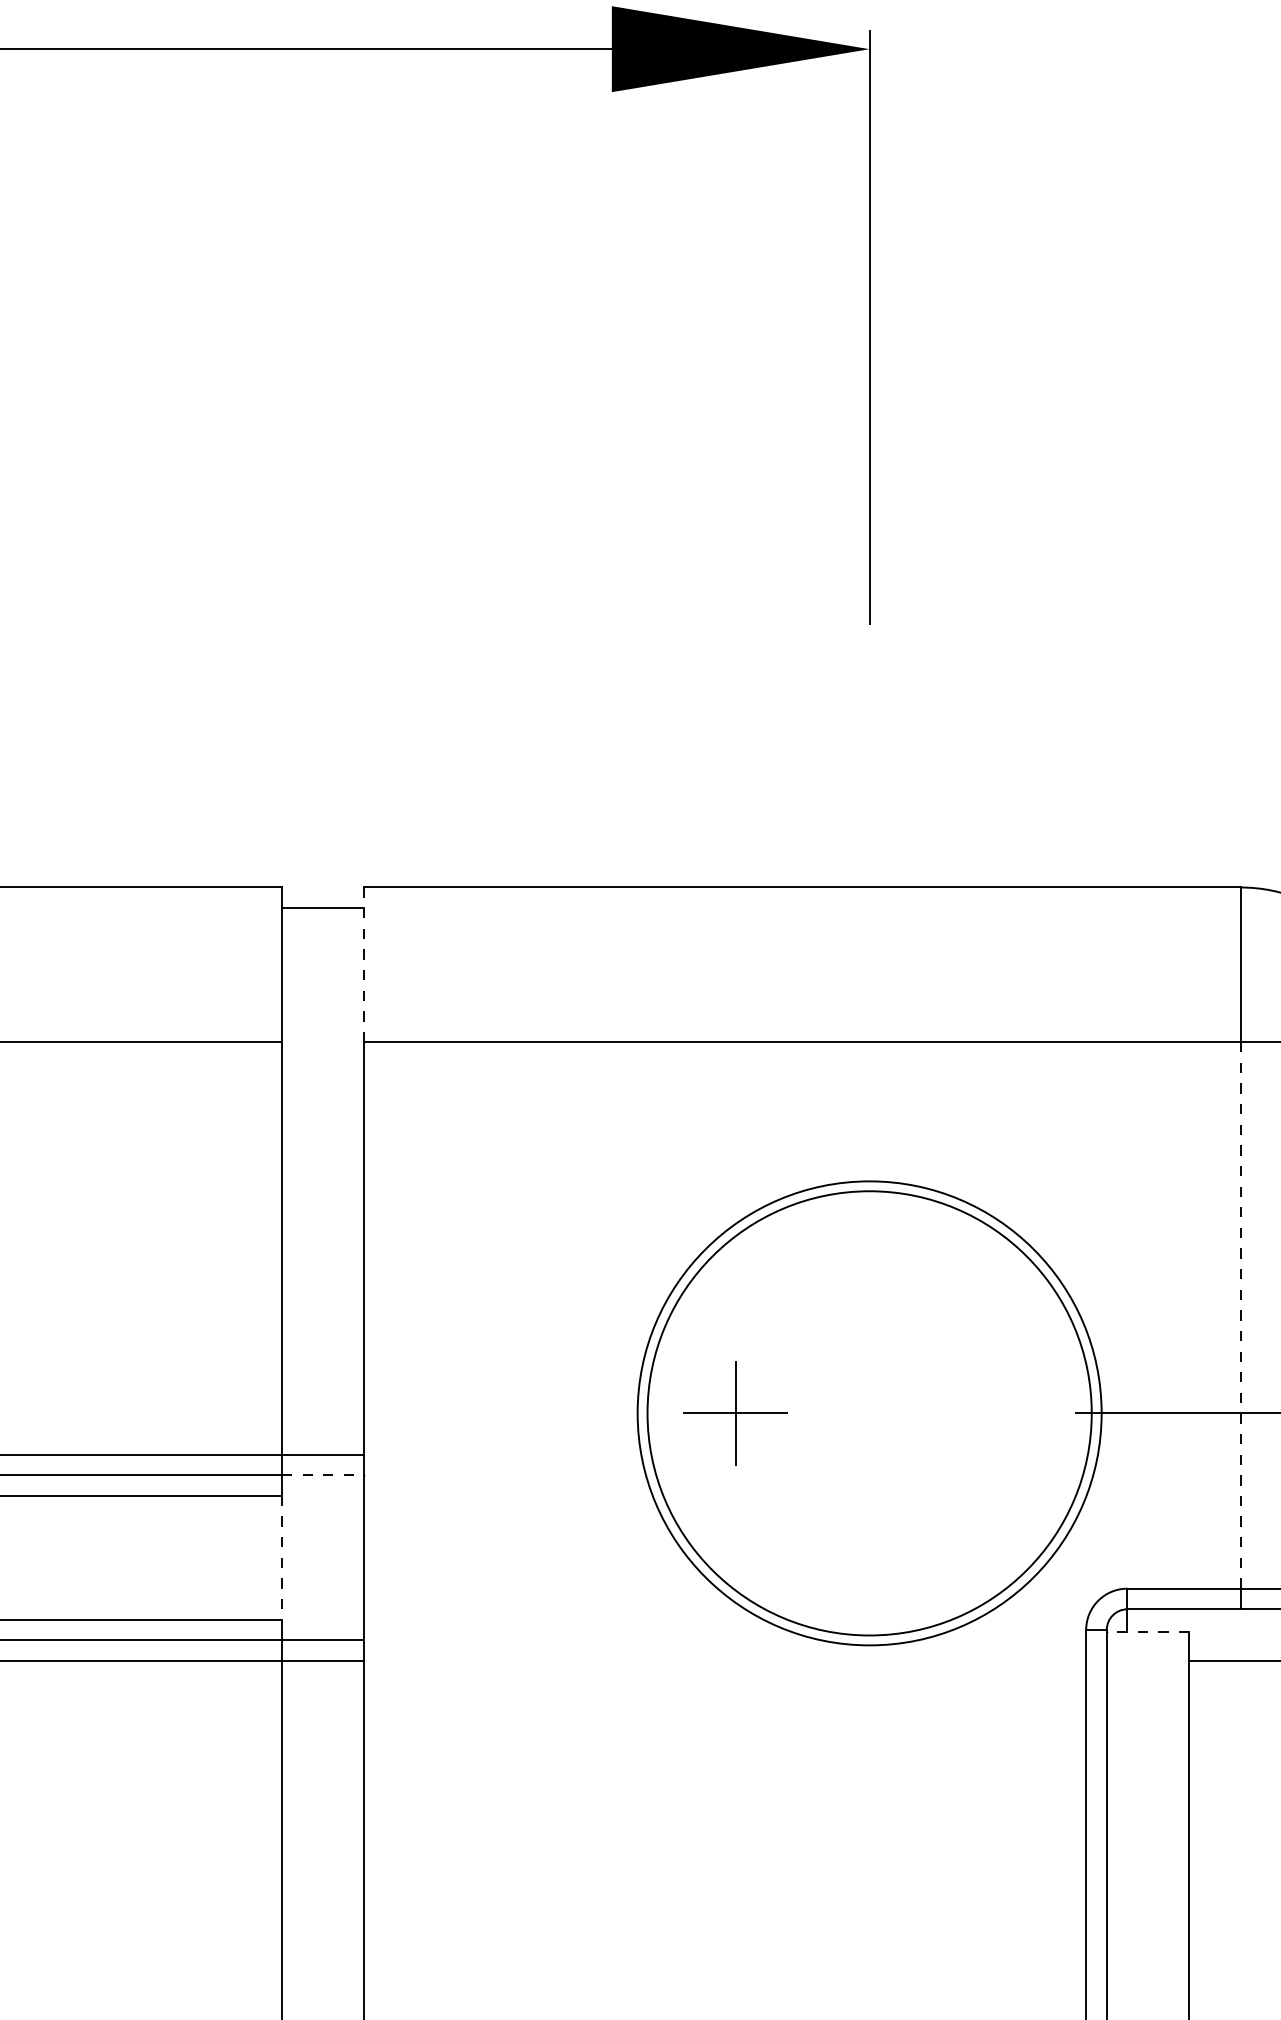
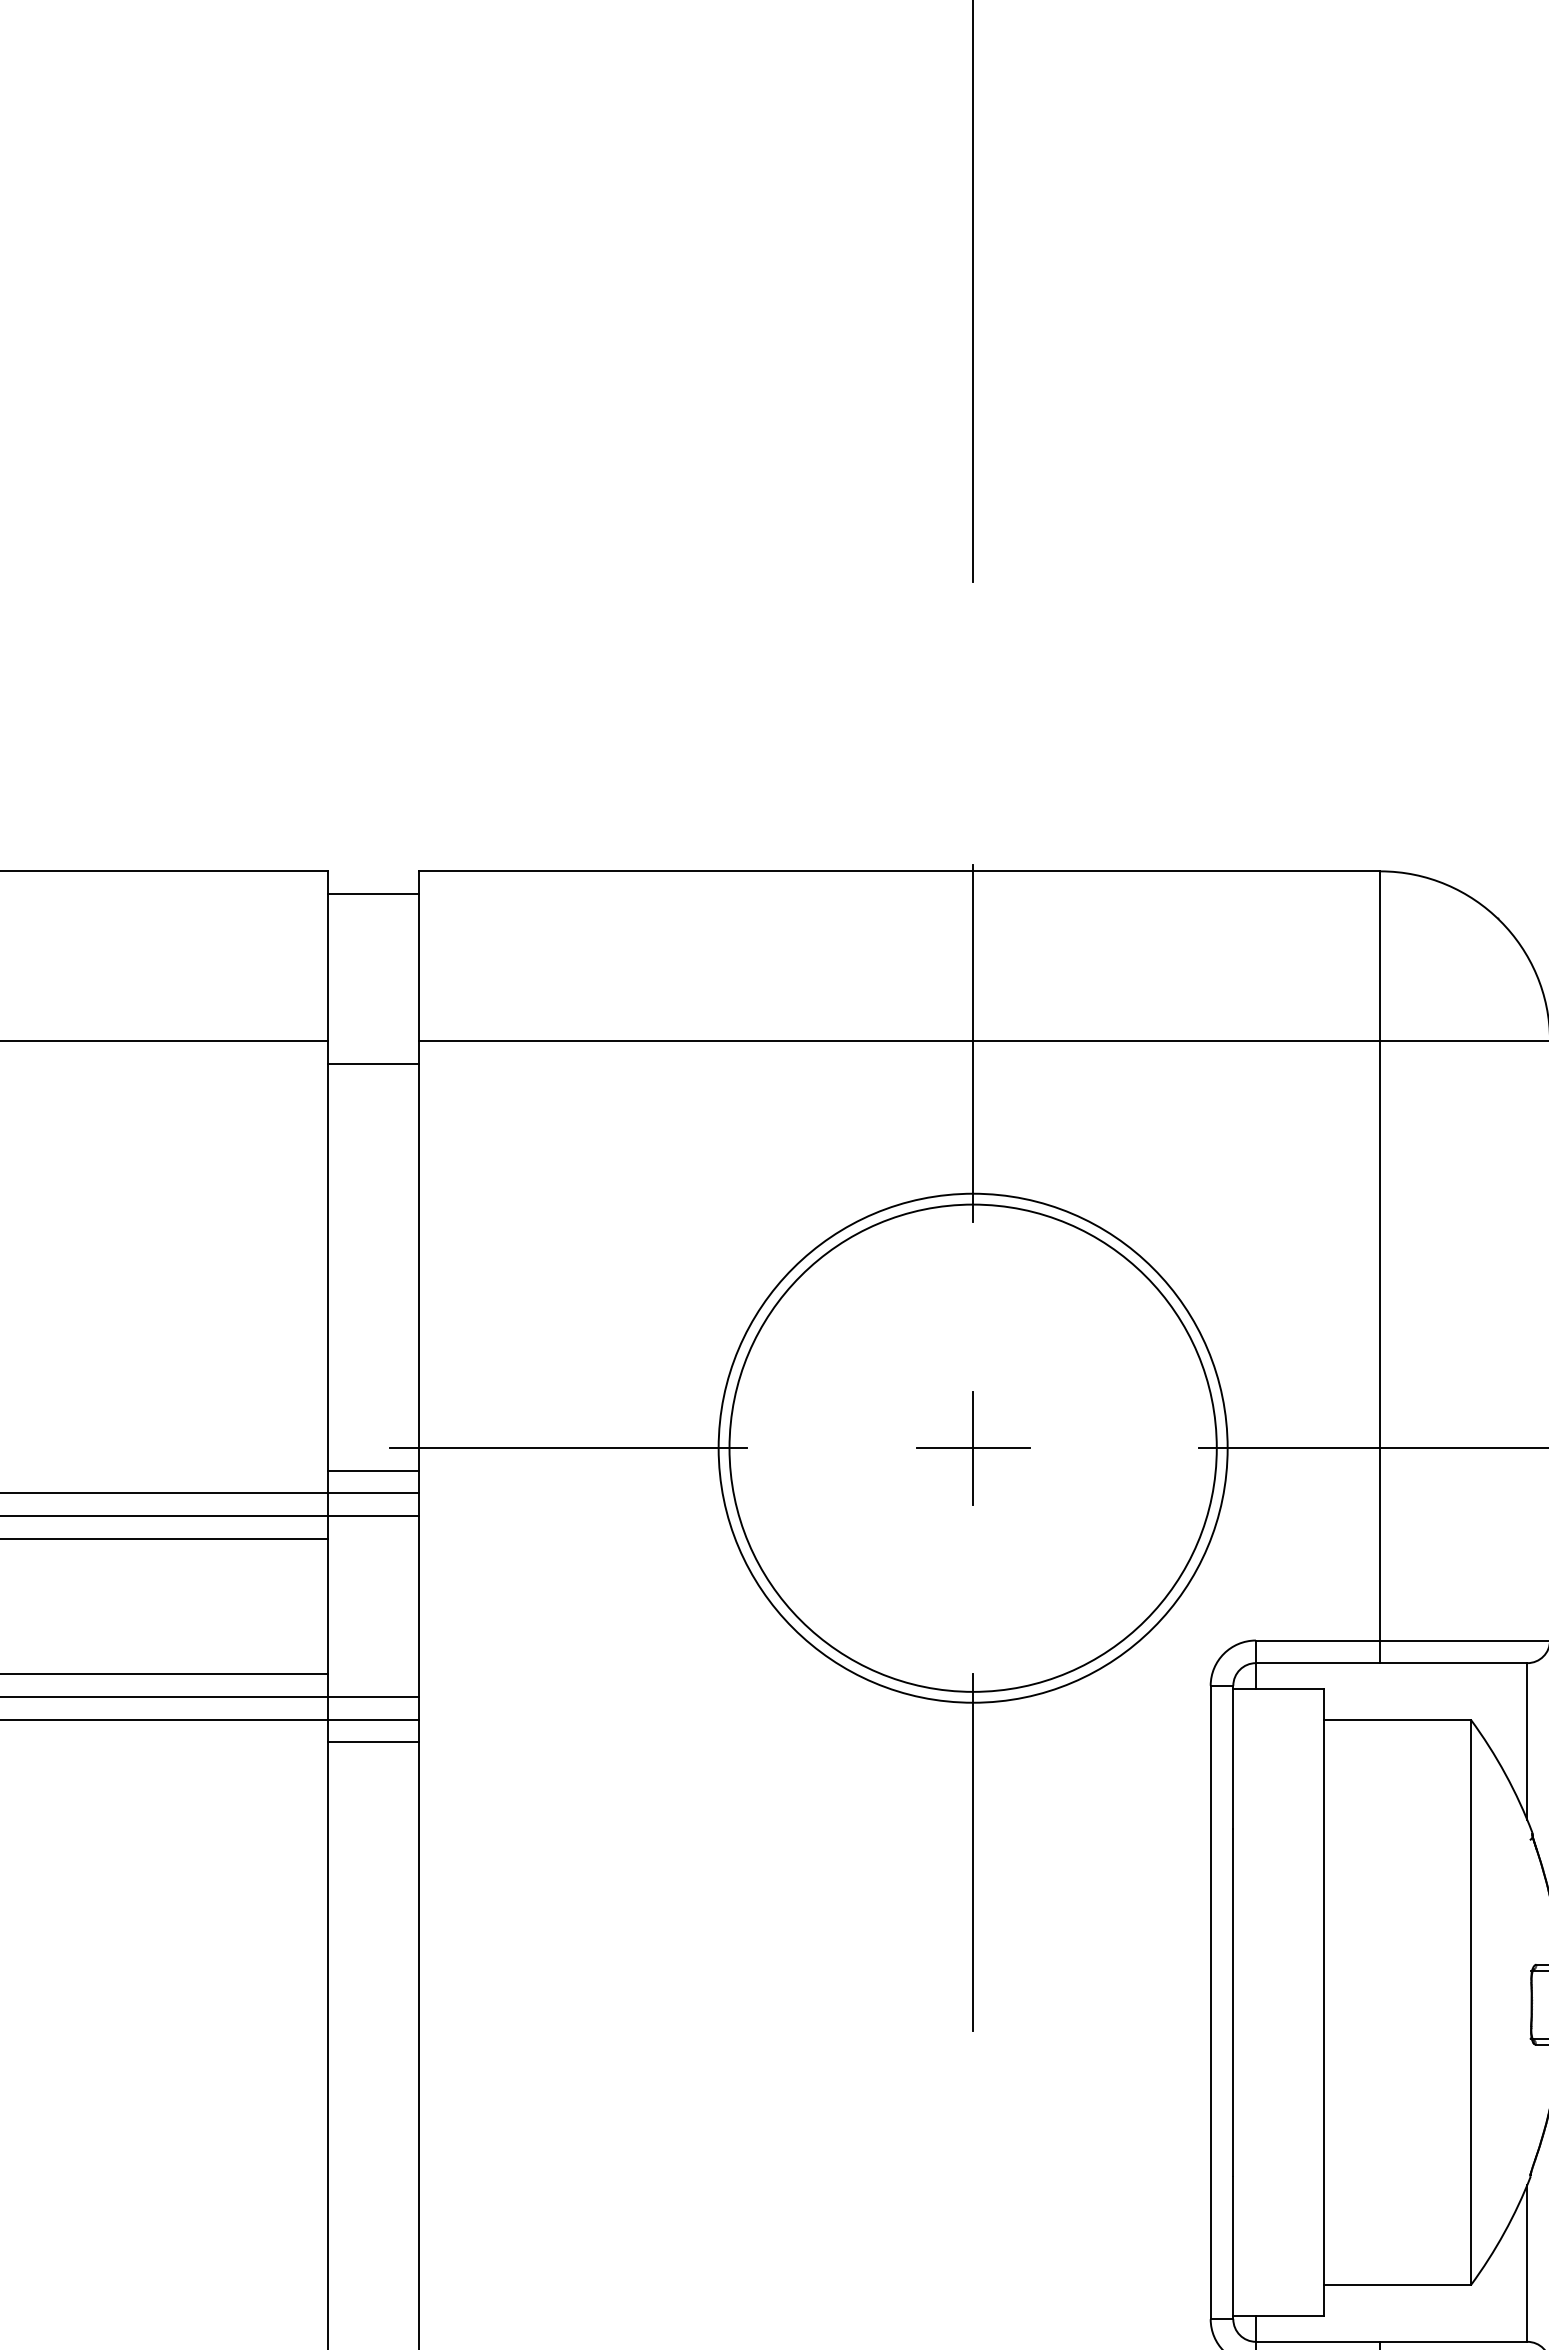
line: (364, 965) -> (418, 956), dashed -> solid
line: (869, 1044) -> (973, 1043), added
line: (322, 1062) -> (373, 1063), added
line: (1240, 1315) -> (1380, 1340), dashed -> solid
line: (500, 1413) -> (568, 1448), added
part: (735, 1413) -> (973, 1448), moved
line: (322, 1433) -> (373, 1470), added
line: (323, 1475) -> (374, 1516), dashed -> solid
line: (281, 1557) -> (328, 1606), dashed -> solid
line: (1147, 1632) -> (1278, 1688), dashed -> solid
line: (322, 1681) -> (373, 1742), added
line: (869, 1781) -> (973, 1852), added

